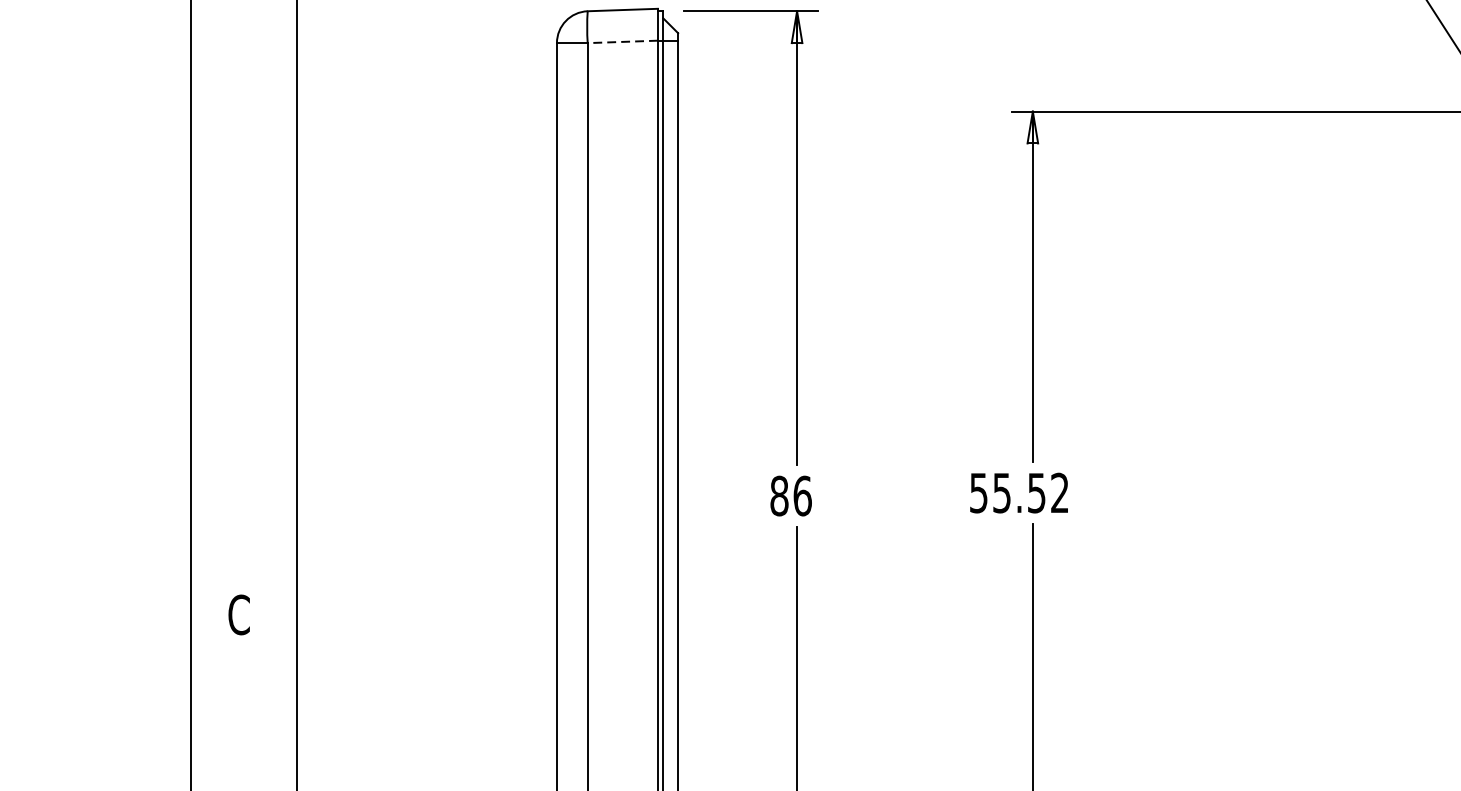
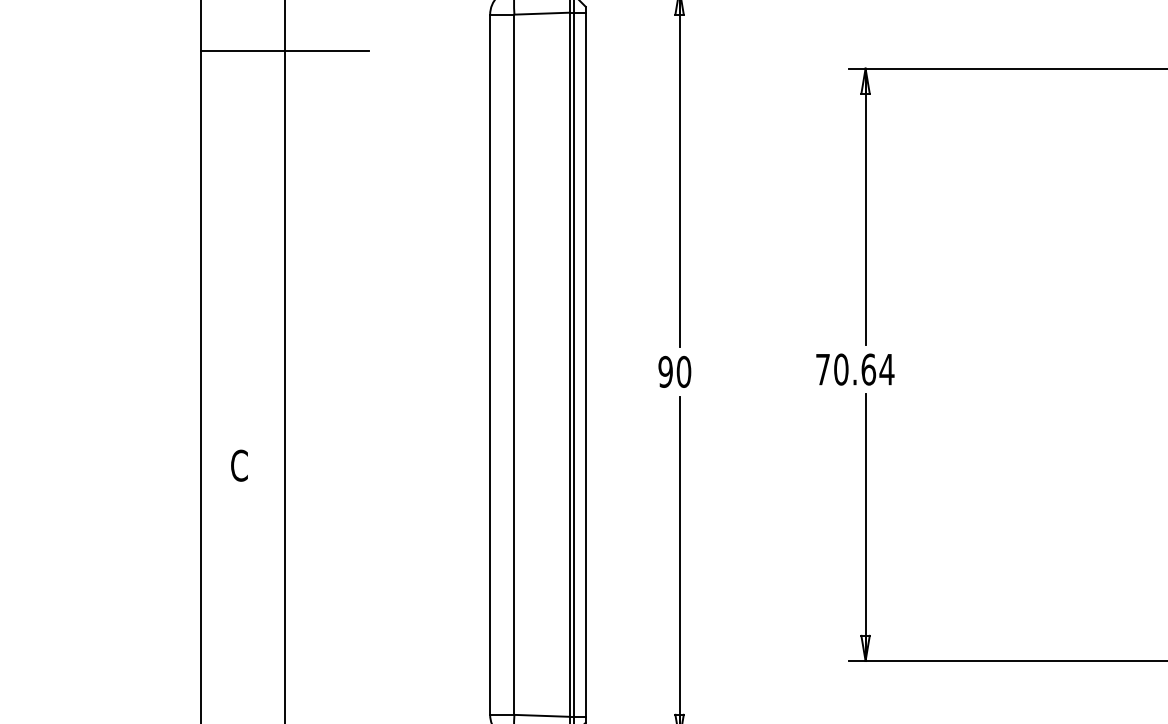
line: (623, 41) -> (542, 13), dashed -> solid
line: (297, 88) -> (285, 50), added
text: (1020, 492) -> (855, 369), 55.52 -> 70.64
text: (790, 495) -> (674, 371), 86 -> 90

